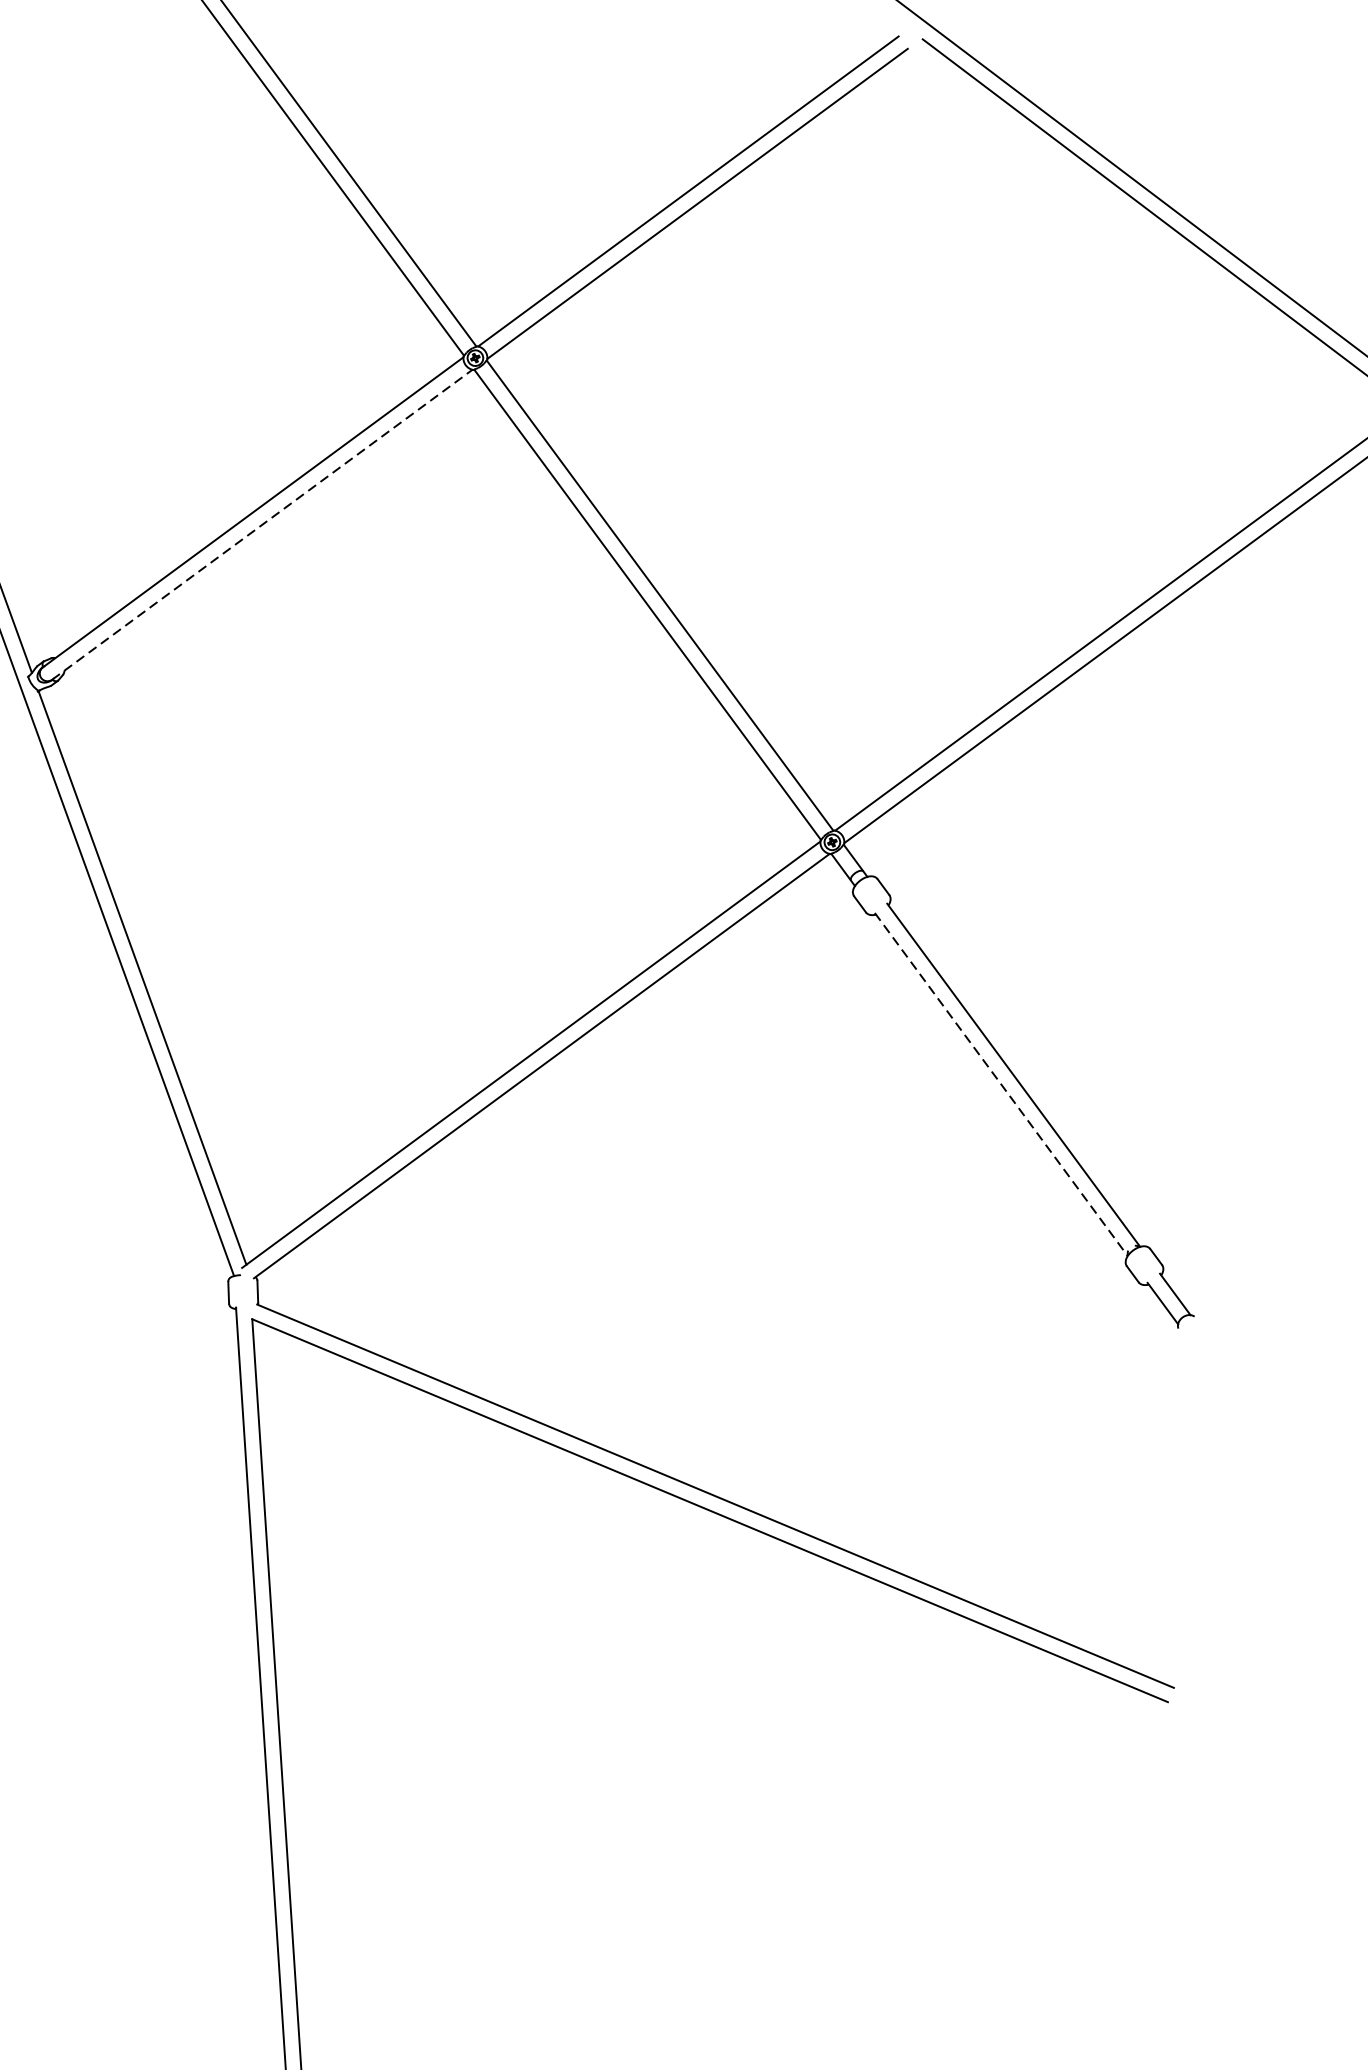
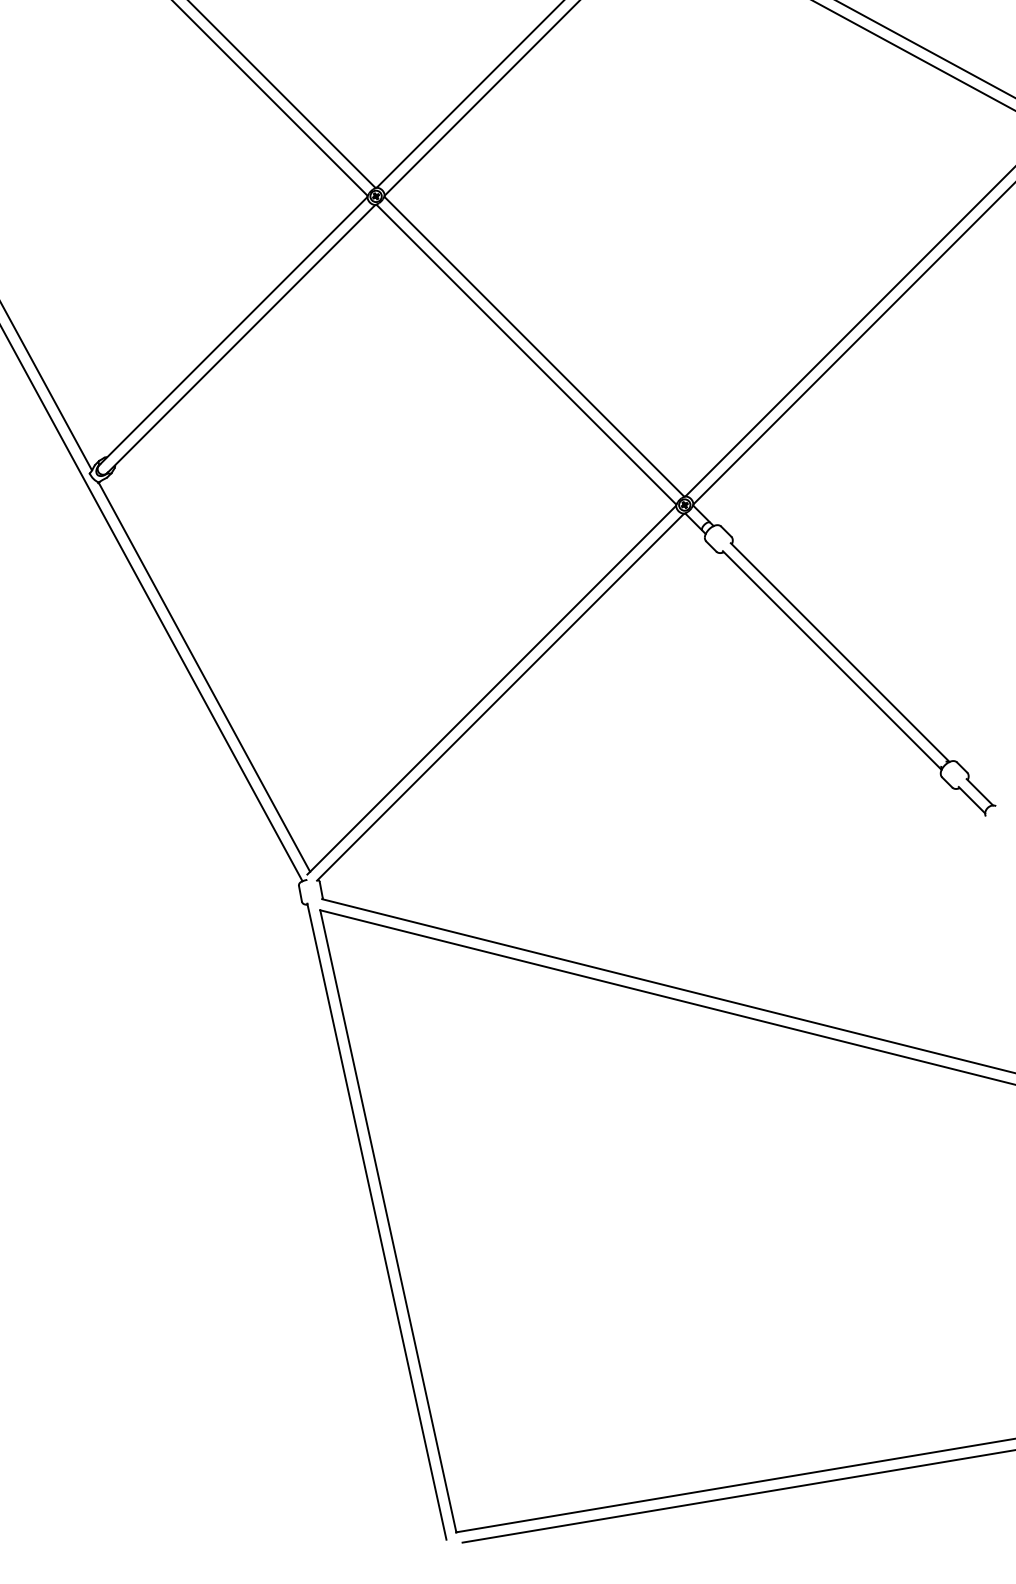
line: (262, 525) -> (241, 339), dashed -> solid
line: (1001, 1084) -> (832, 660), dashed -> solid

